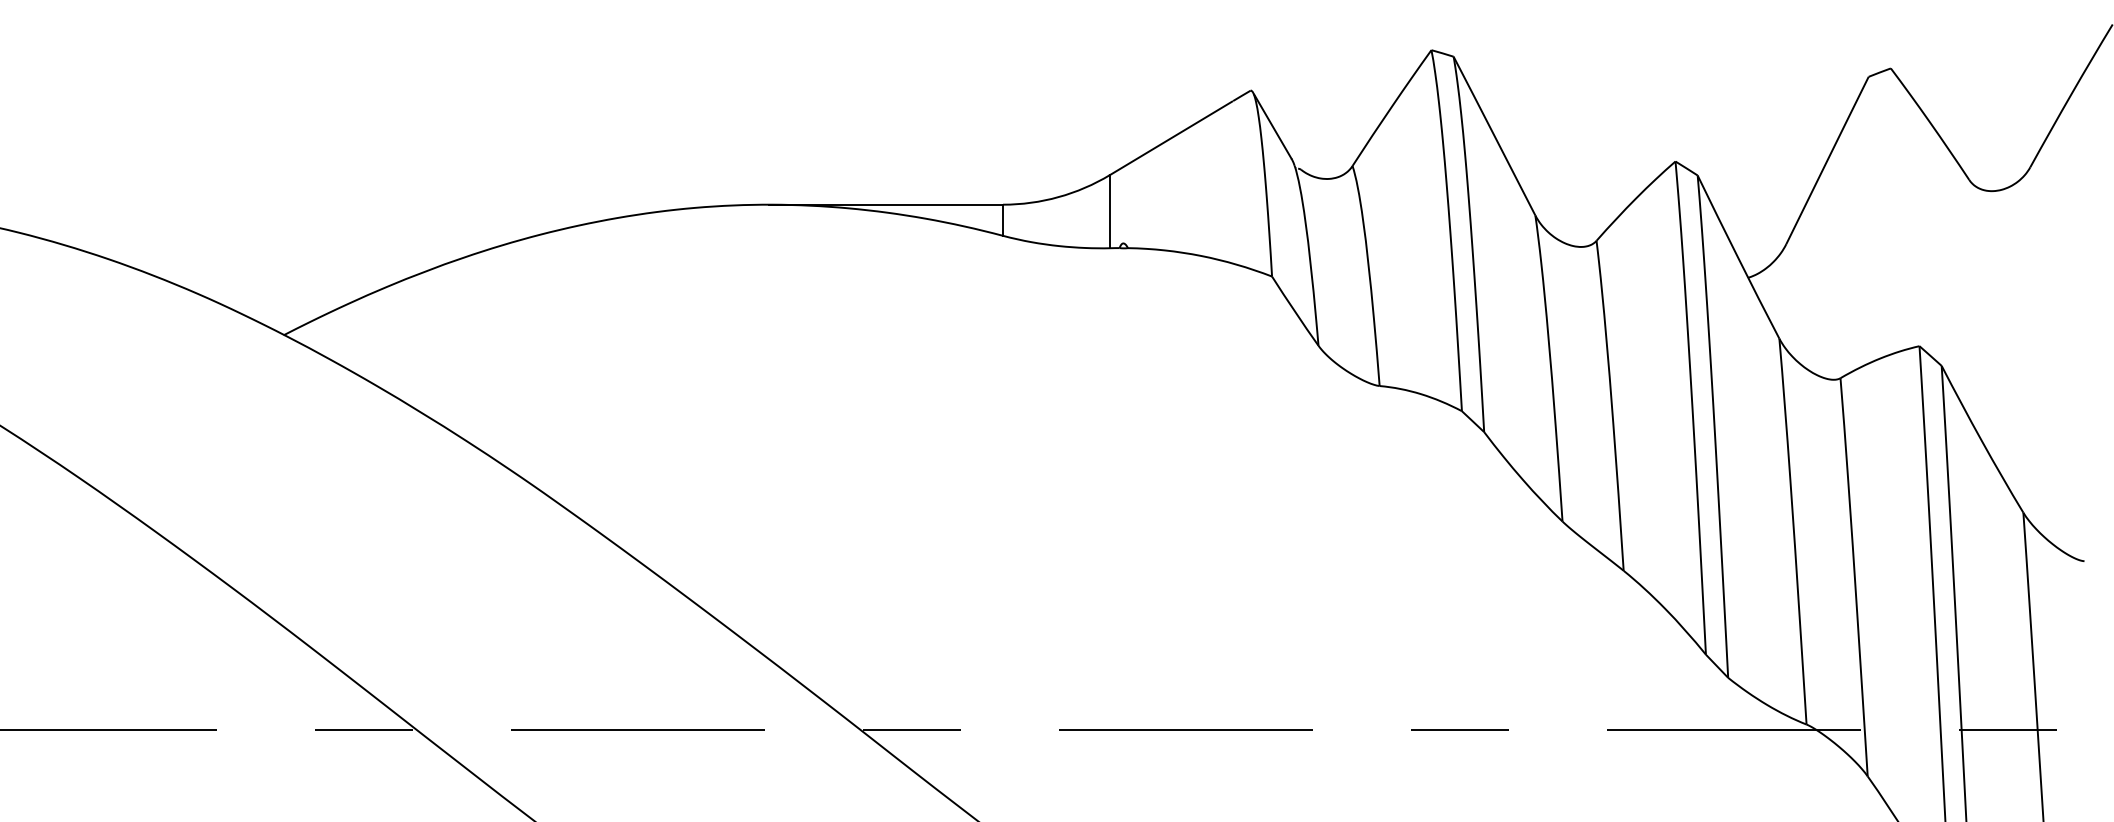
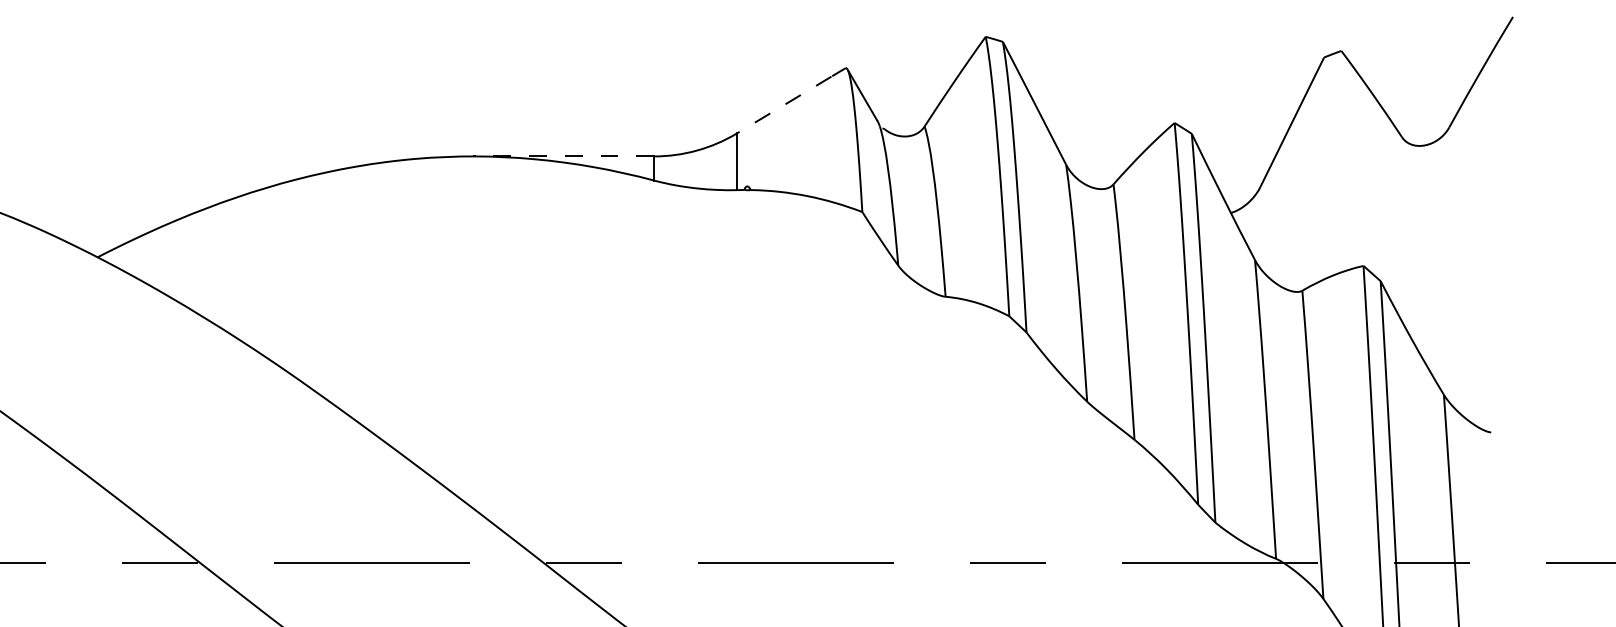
line: (1170, 138) -> (783, 105), solid -> dashed
line: (886, 204) -> (563, 156), solid -> dashed

